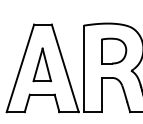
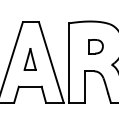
part: (114, 50) -> (96, 46), size x0.6
part: (41, 64) -> (29, 59), size x0.7

